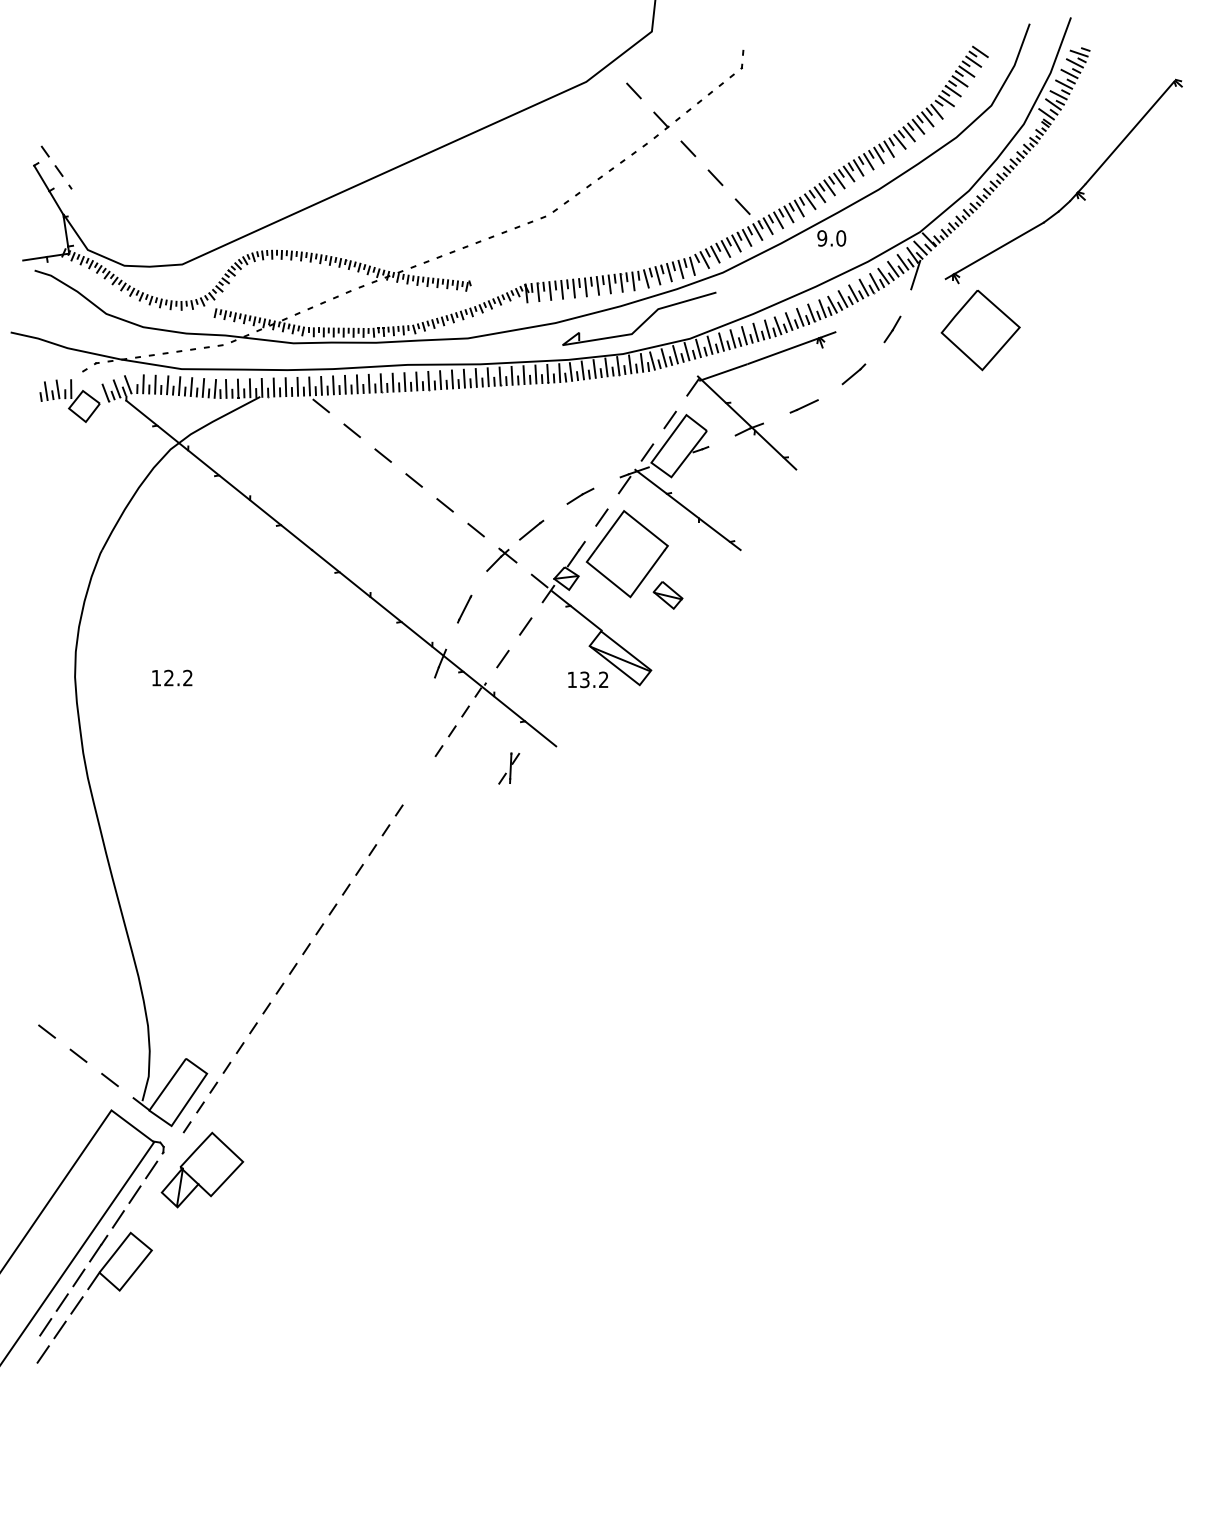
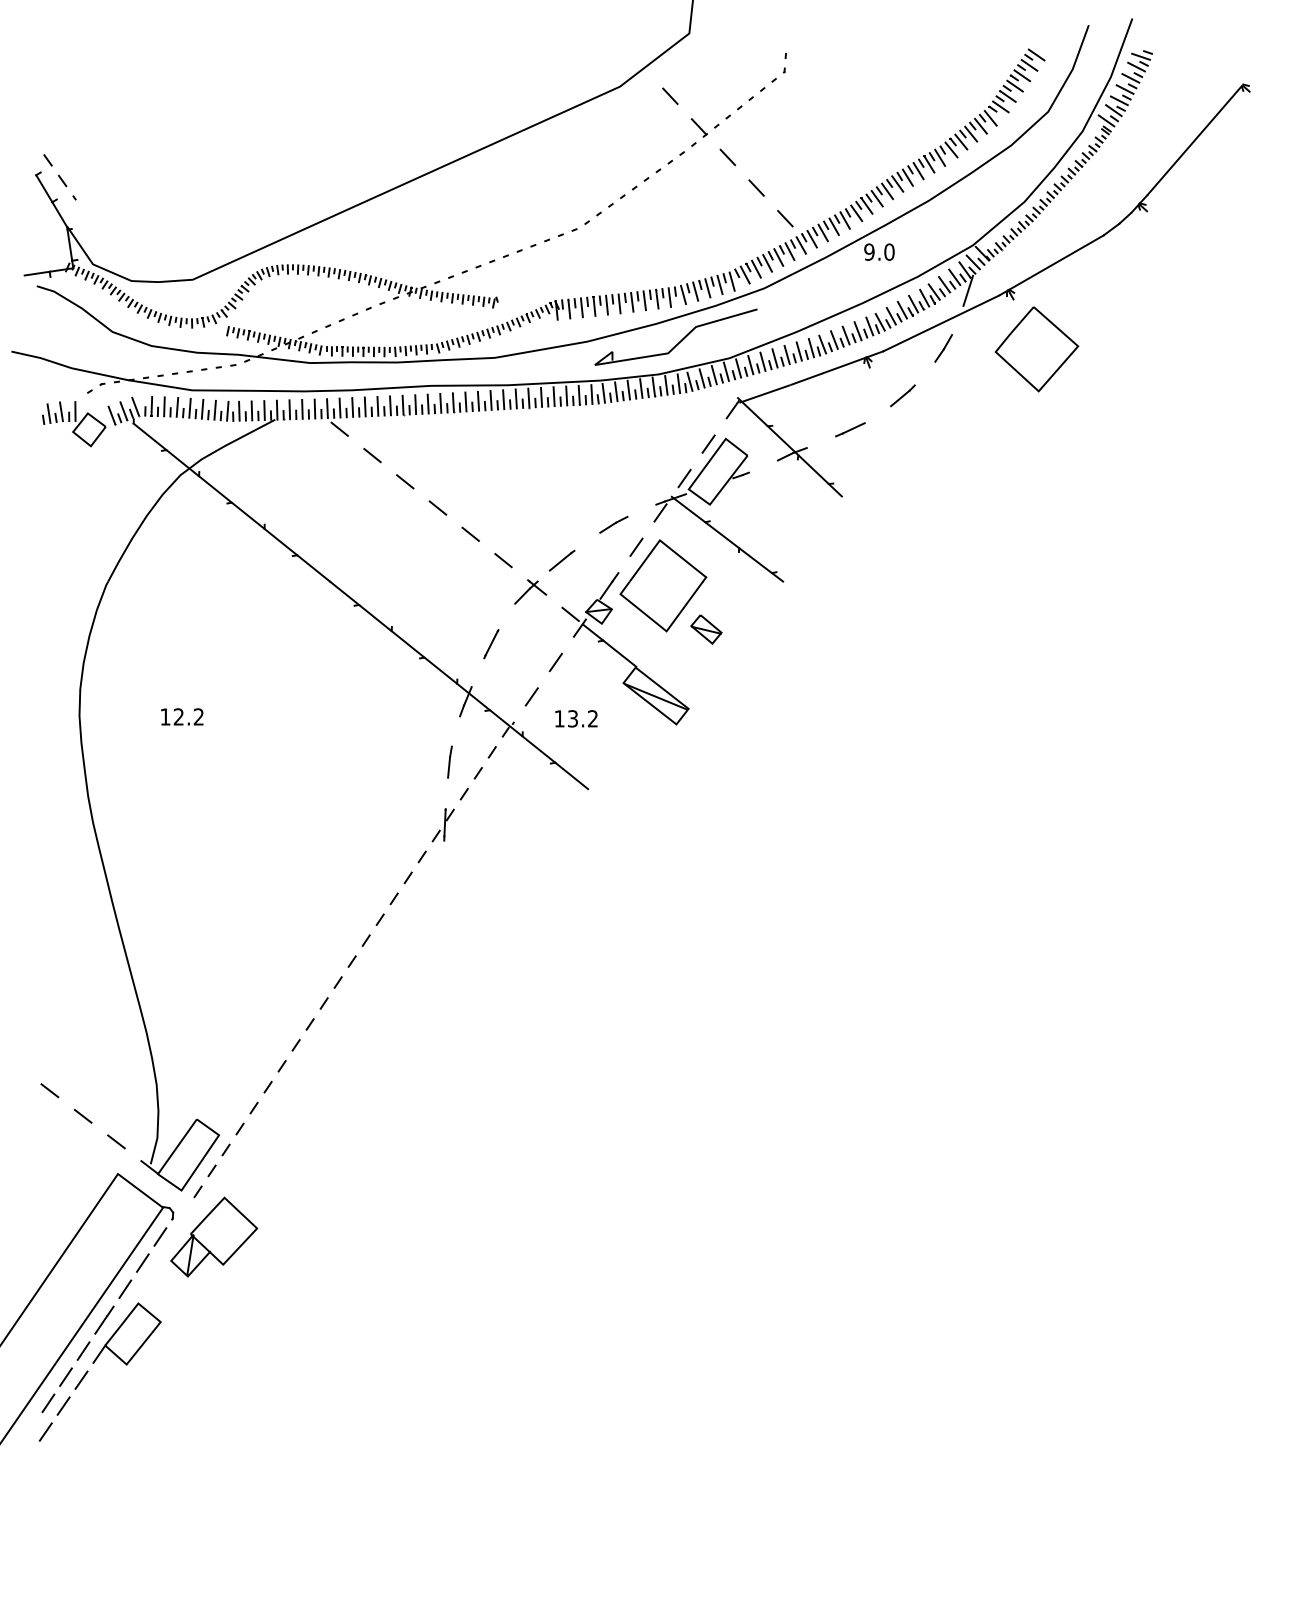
line: (889, 305) -> (940, 323), added
text: (588, 679) -> (576, 718), moved
line: (425, 720) -> (449, 761), added
part: (509, 768) -> (443, 825), moved

